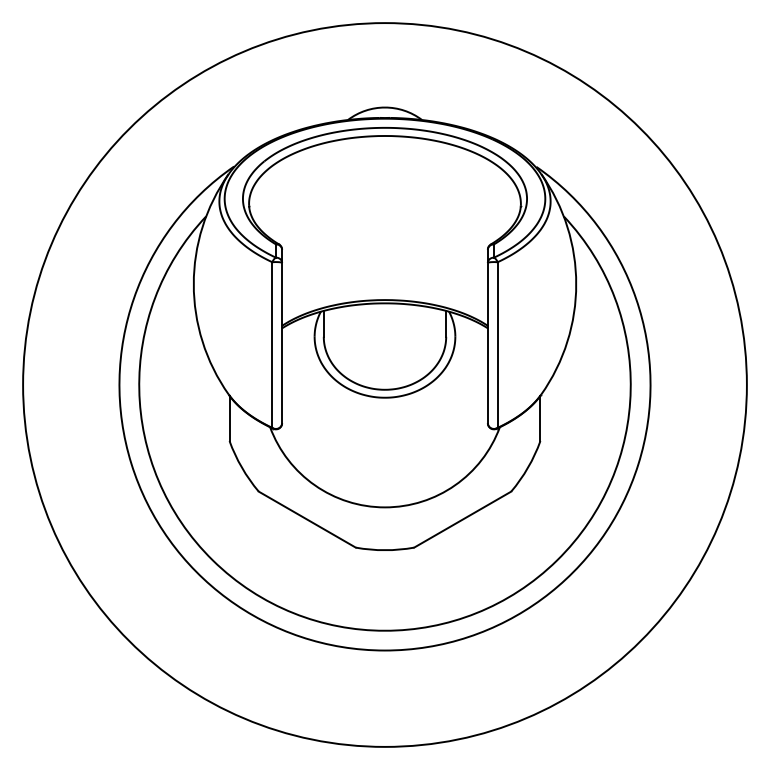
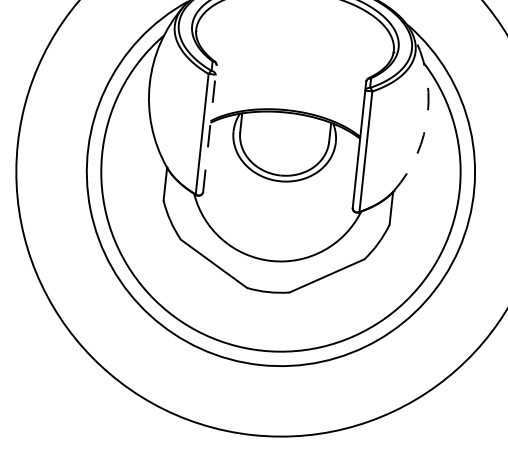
arc: (576, 284) -> (427, 113), solid -> dashed
line: (282, 336) -> (210, 128), solid -> dashed

